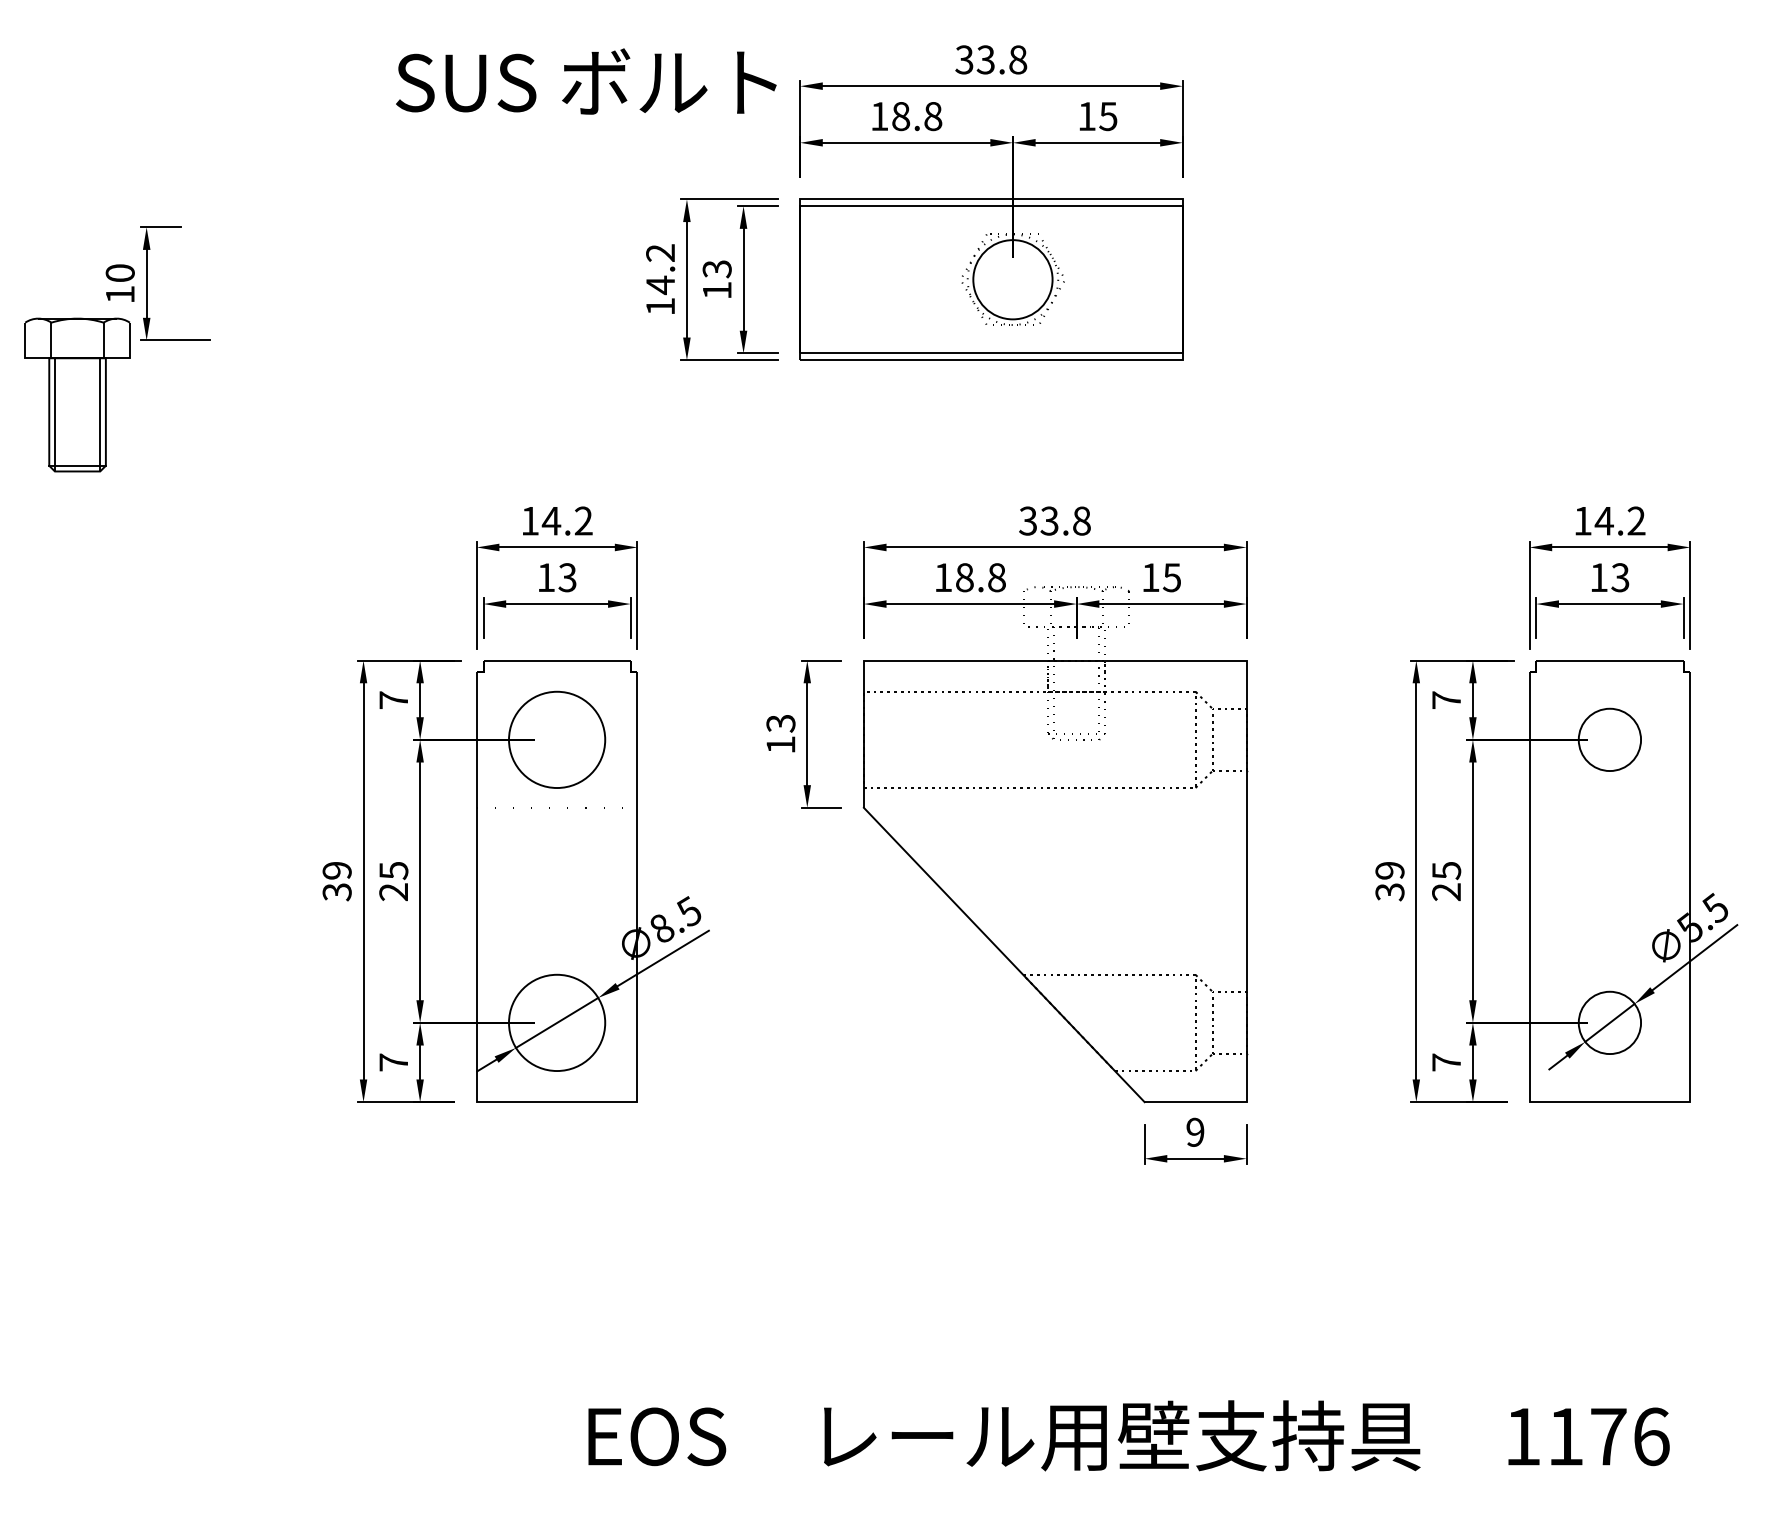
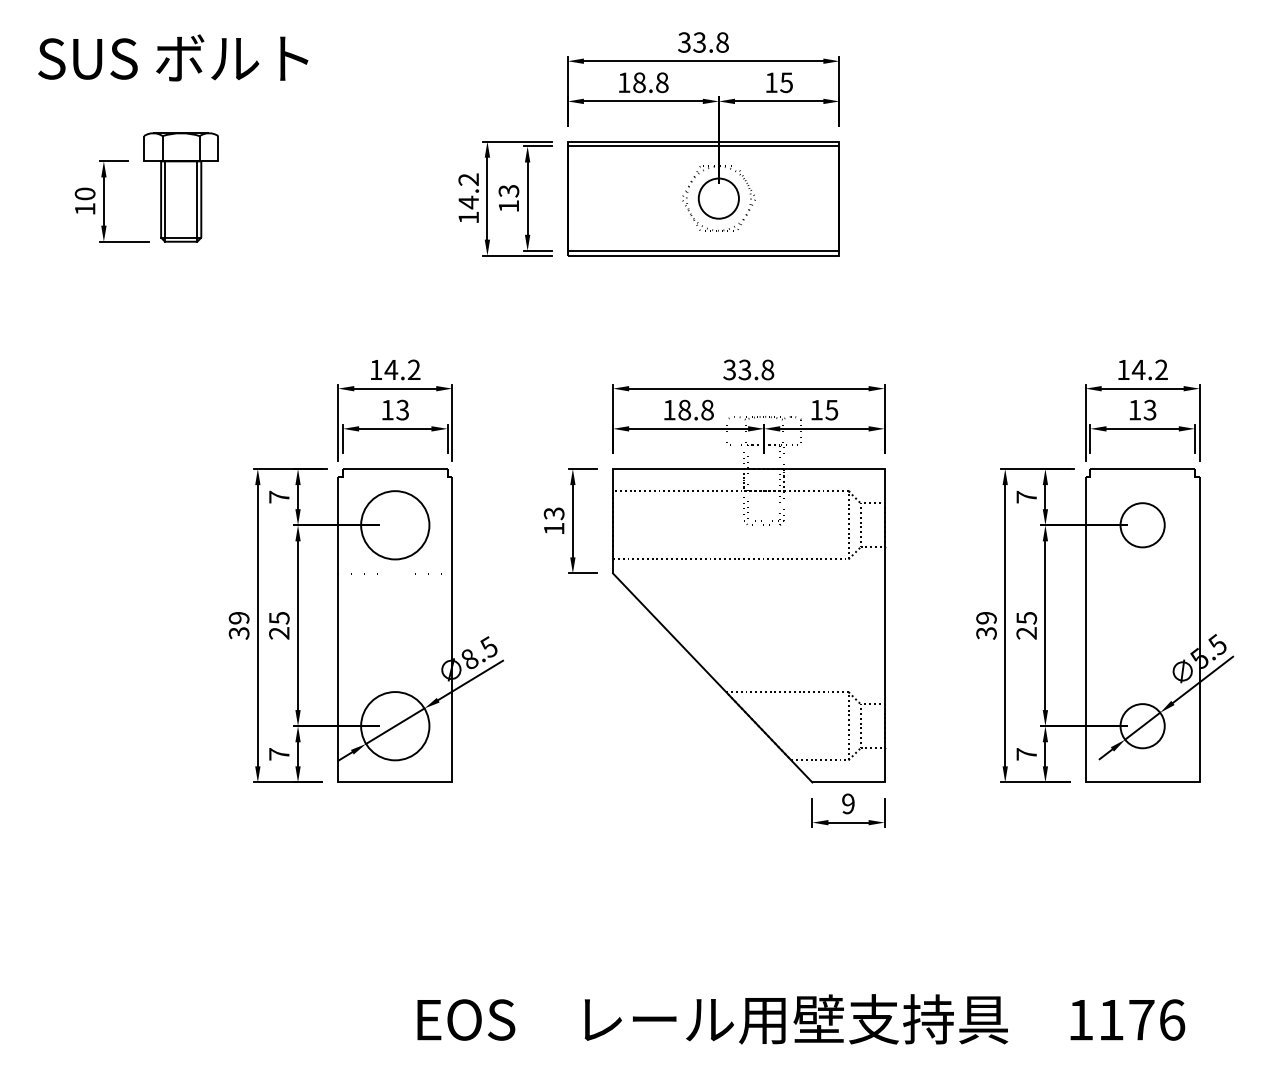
text: (586, 81) -> (173, 57), moved
circle: (1012, 279) -> (718, 198), size x0.71
part: (77, 394) -> (181, 187), moved

